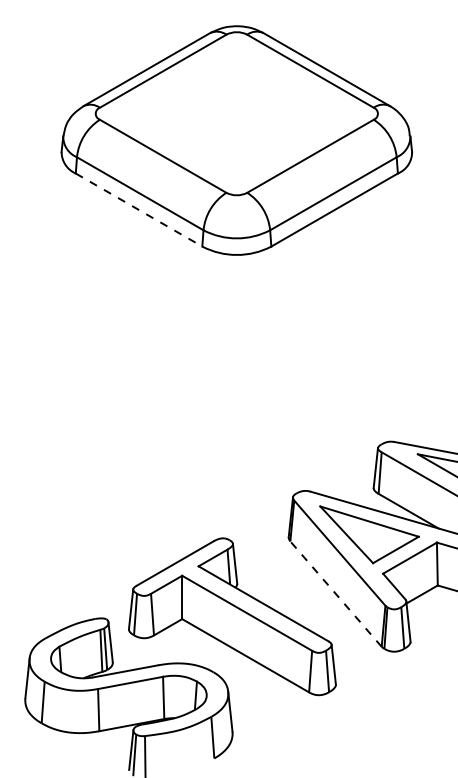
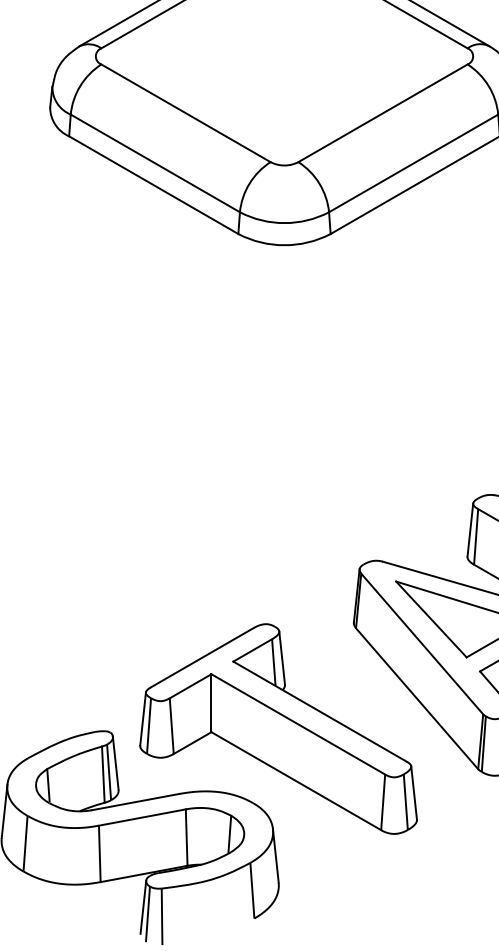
line: (139, 210) -> (154, 185), dashed -> solid
line: (336, 594) -> (417, 699), dashed -> solid

